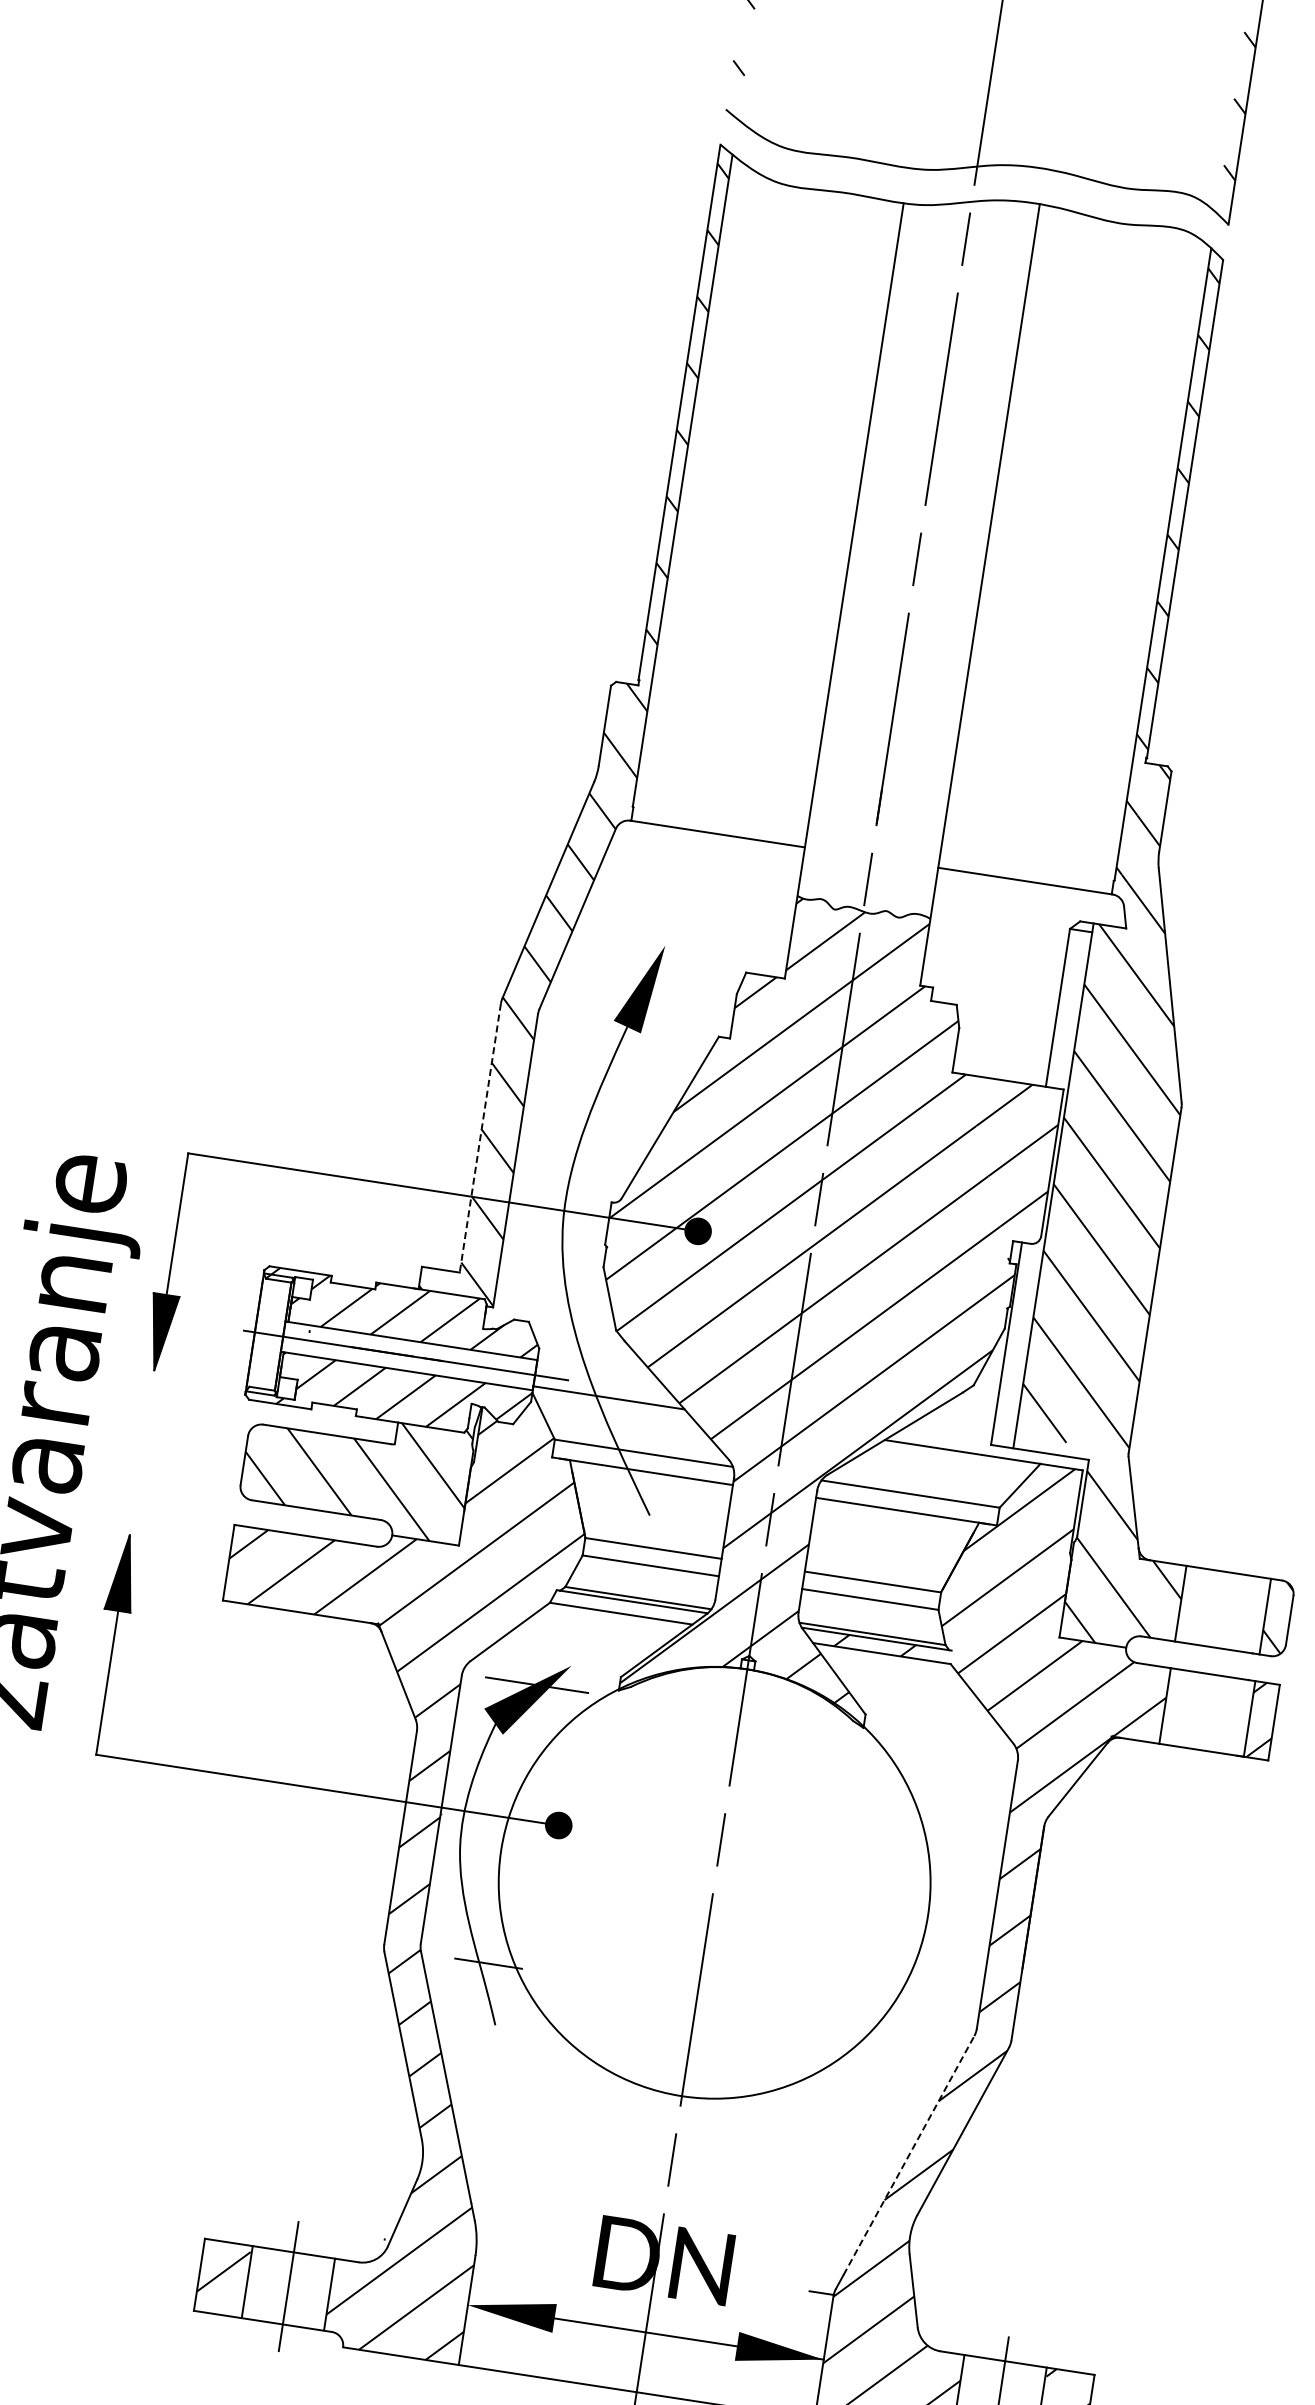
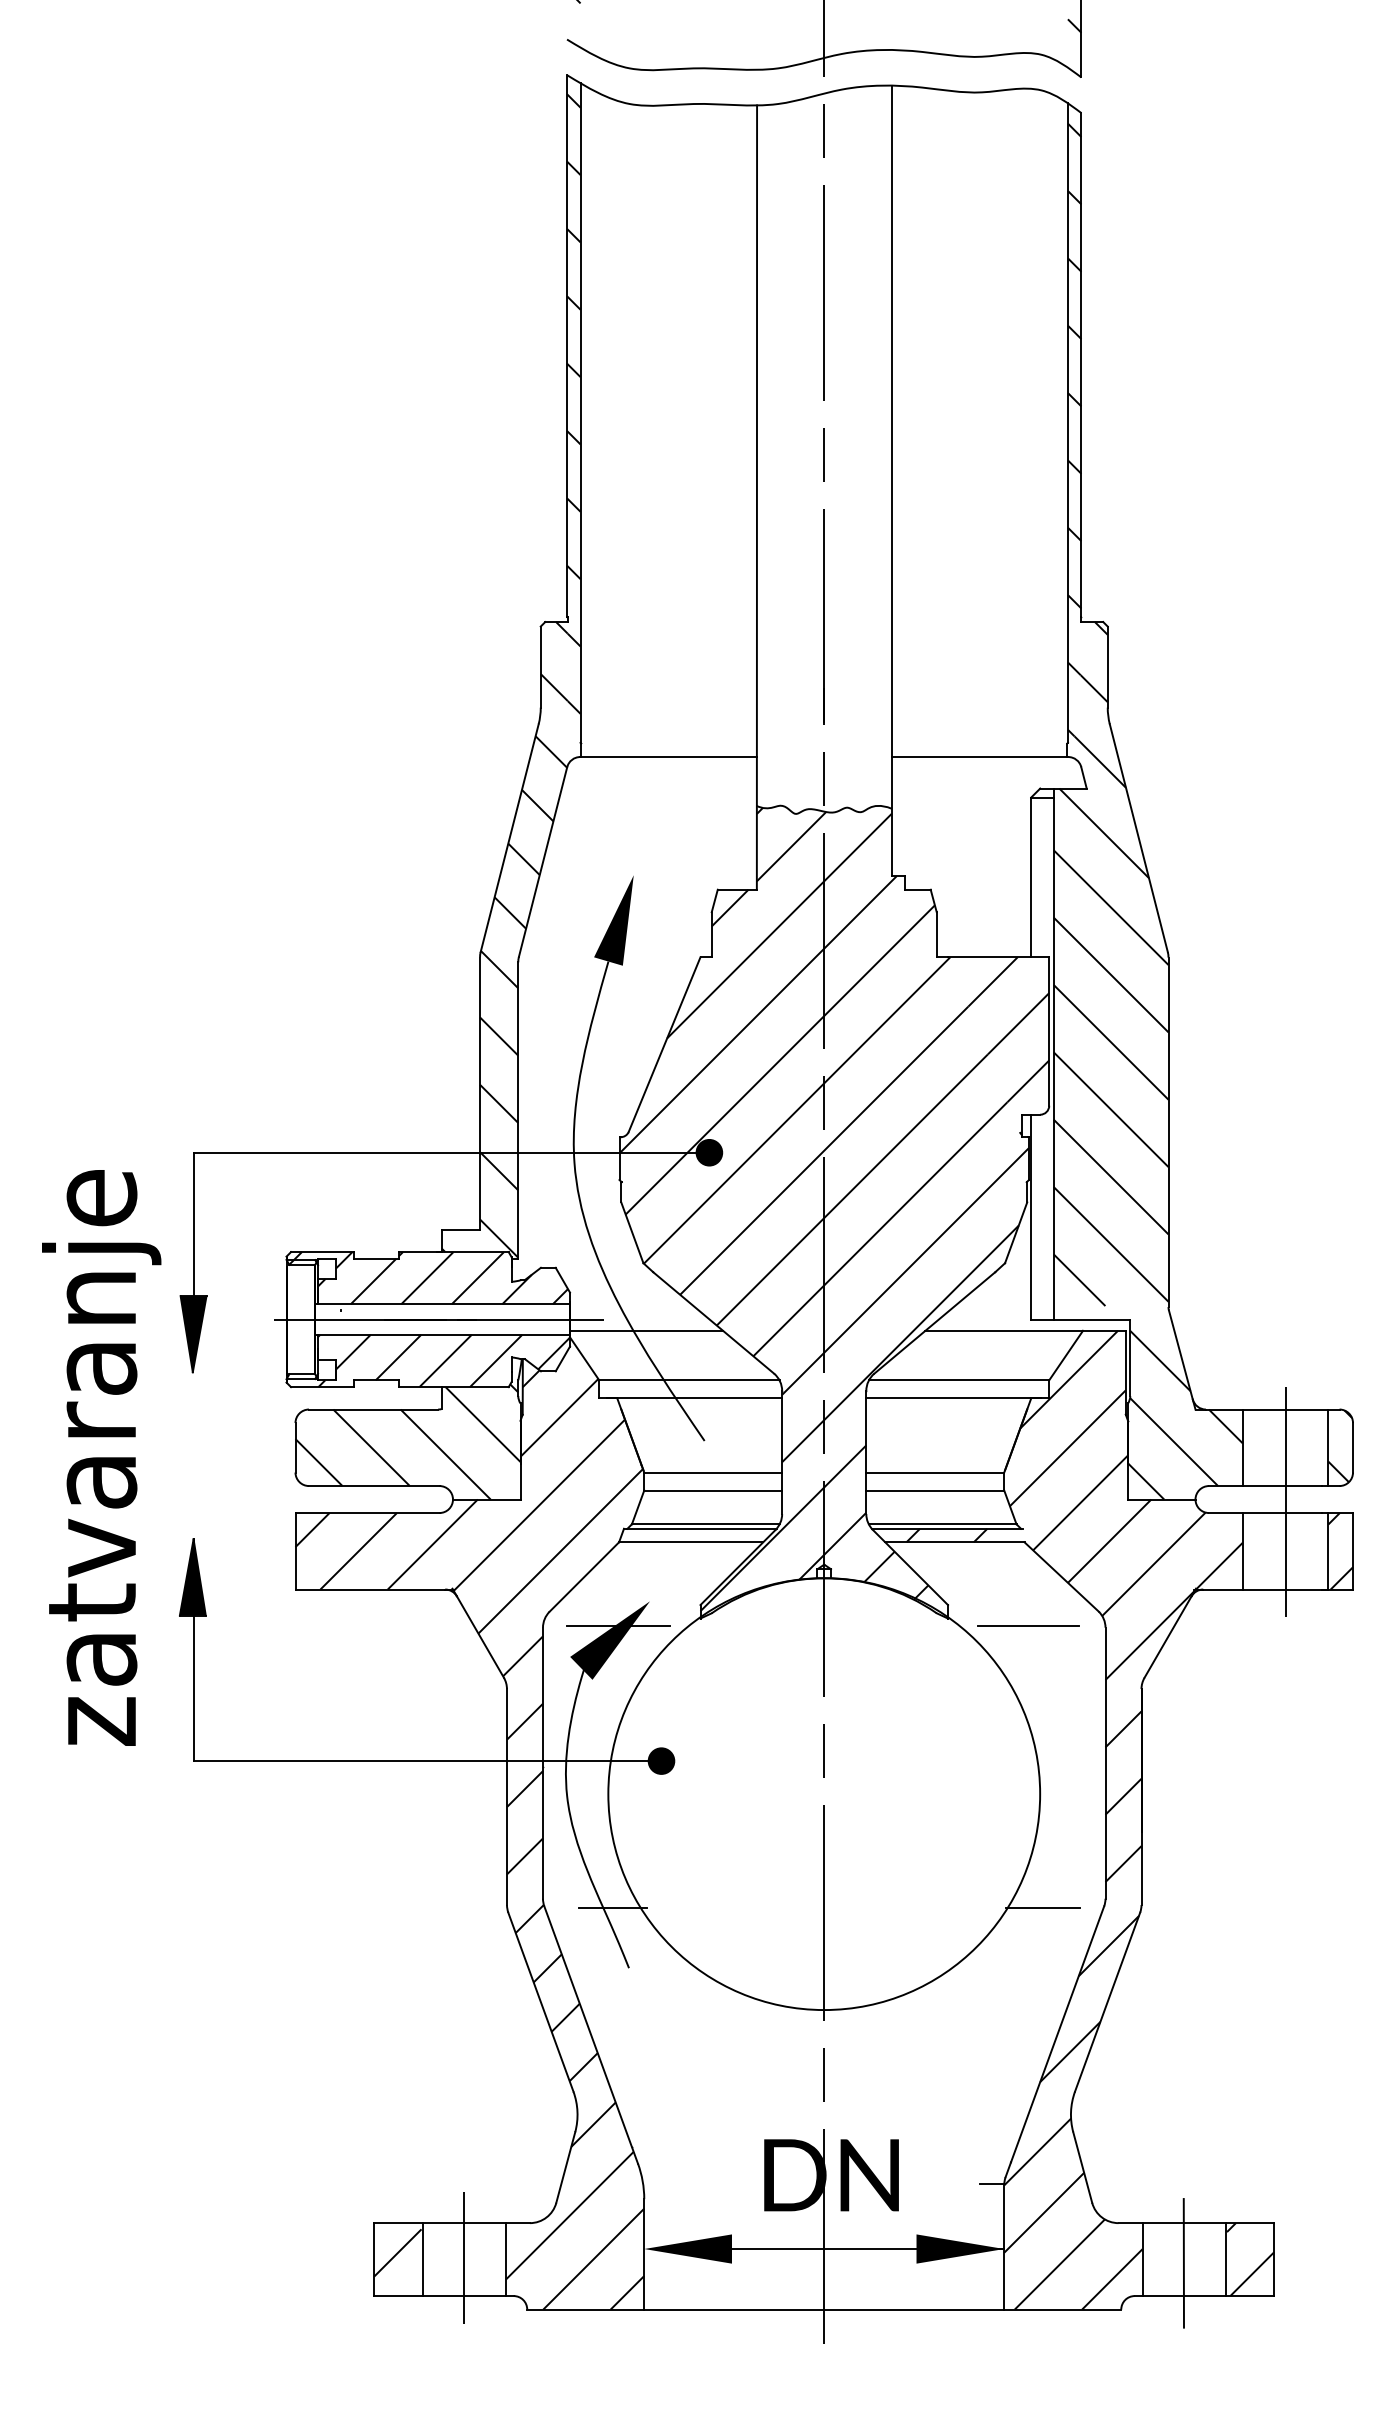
line: (479, 1138) -> (479, 1093), dashed -> solid
line: (1214, 1663) -> (1285, 1501), added
line: (942, 1746) -> (1028, 1625), added
line: (913, 2028) -> (1042, 1908), added
line: (909, 2154) -> (1057, 2033), dashed -> solid

